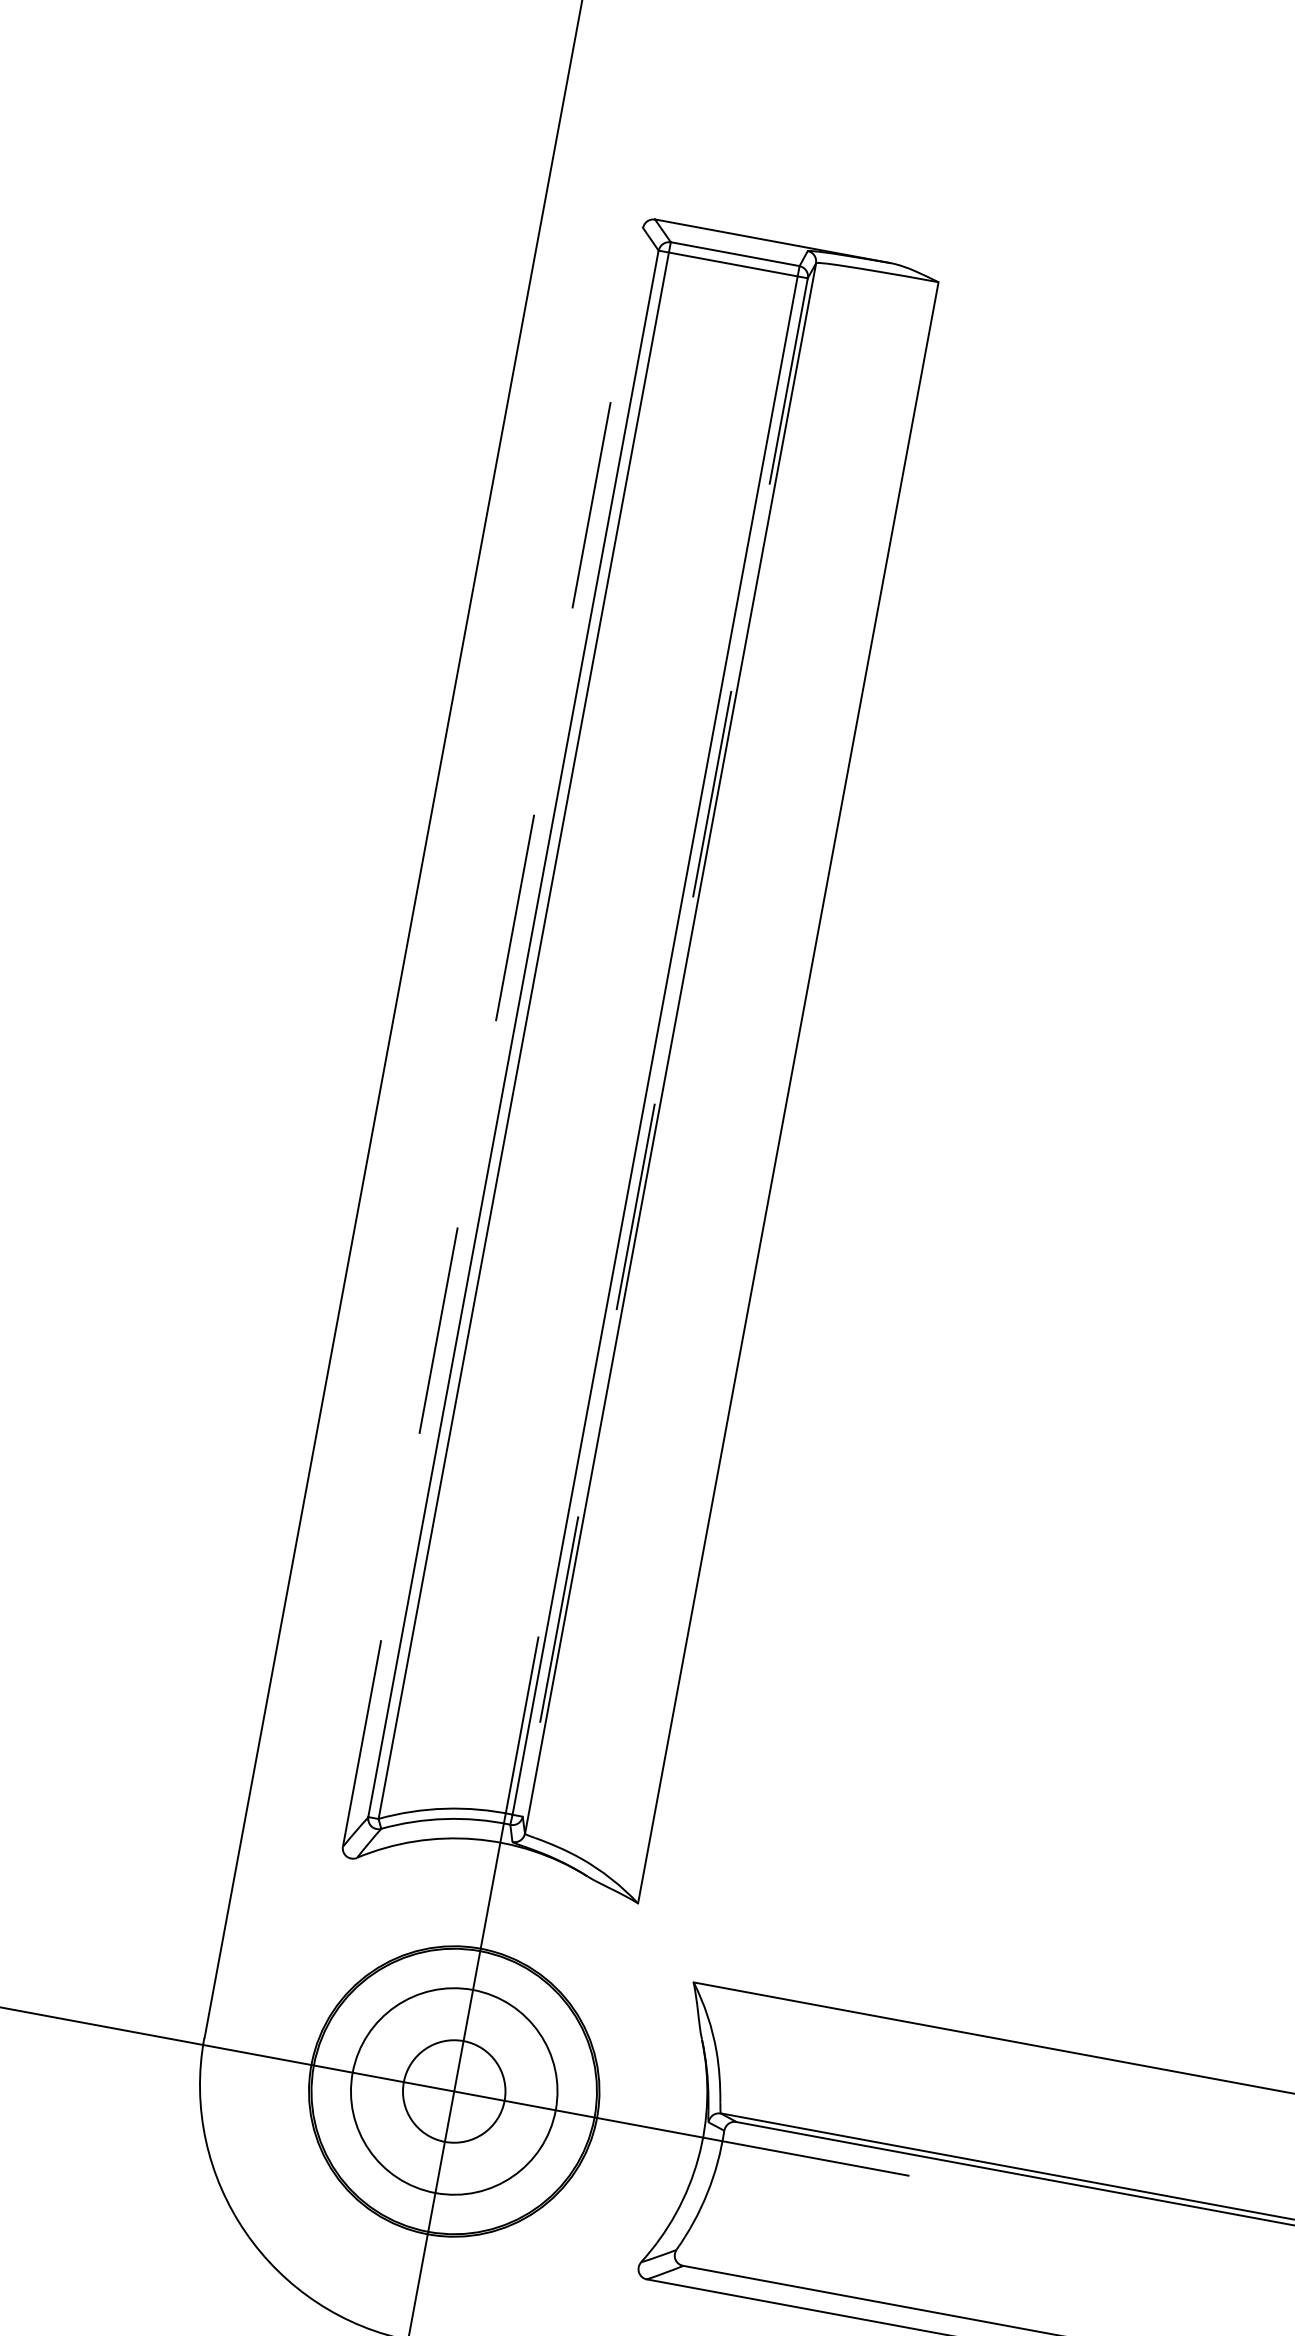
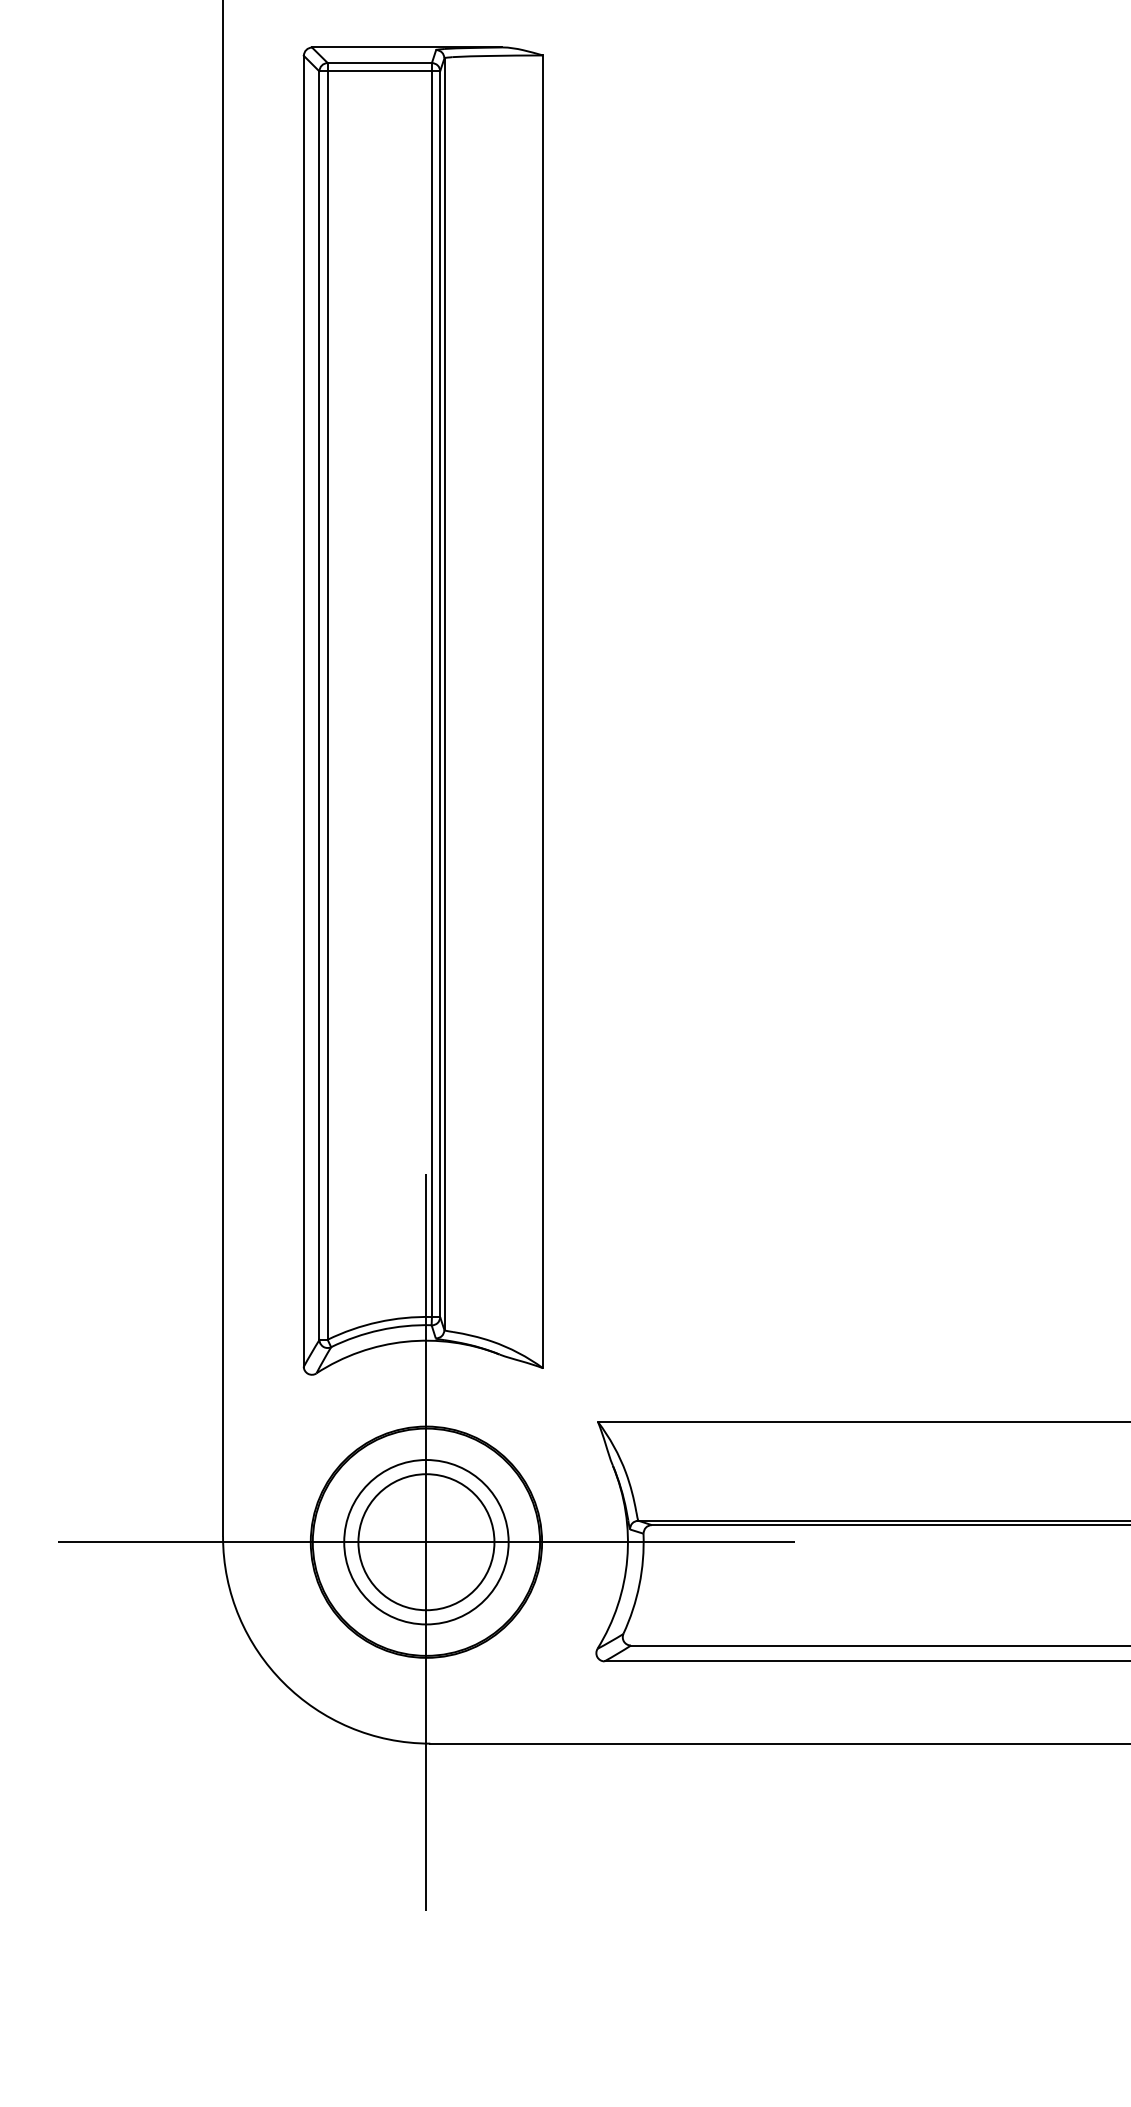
line: (492, 1036) -> (303, 710), dashed -> solid
line: (665, 1047) -> (440, 694), dashed -> solid
circle: (454, 2091) -> (426, 1542), size x1.67

